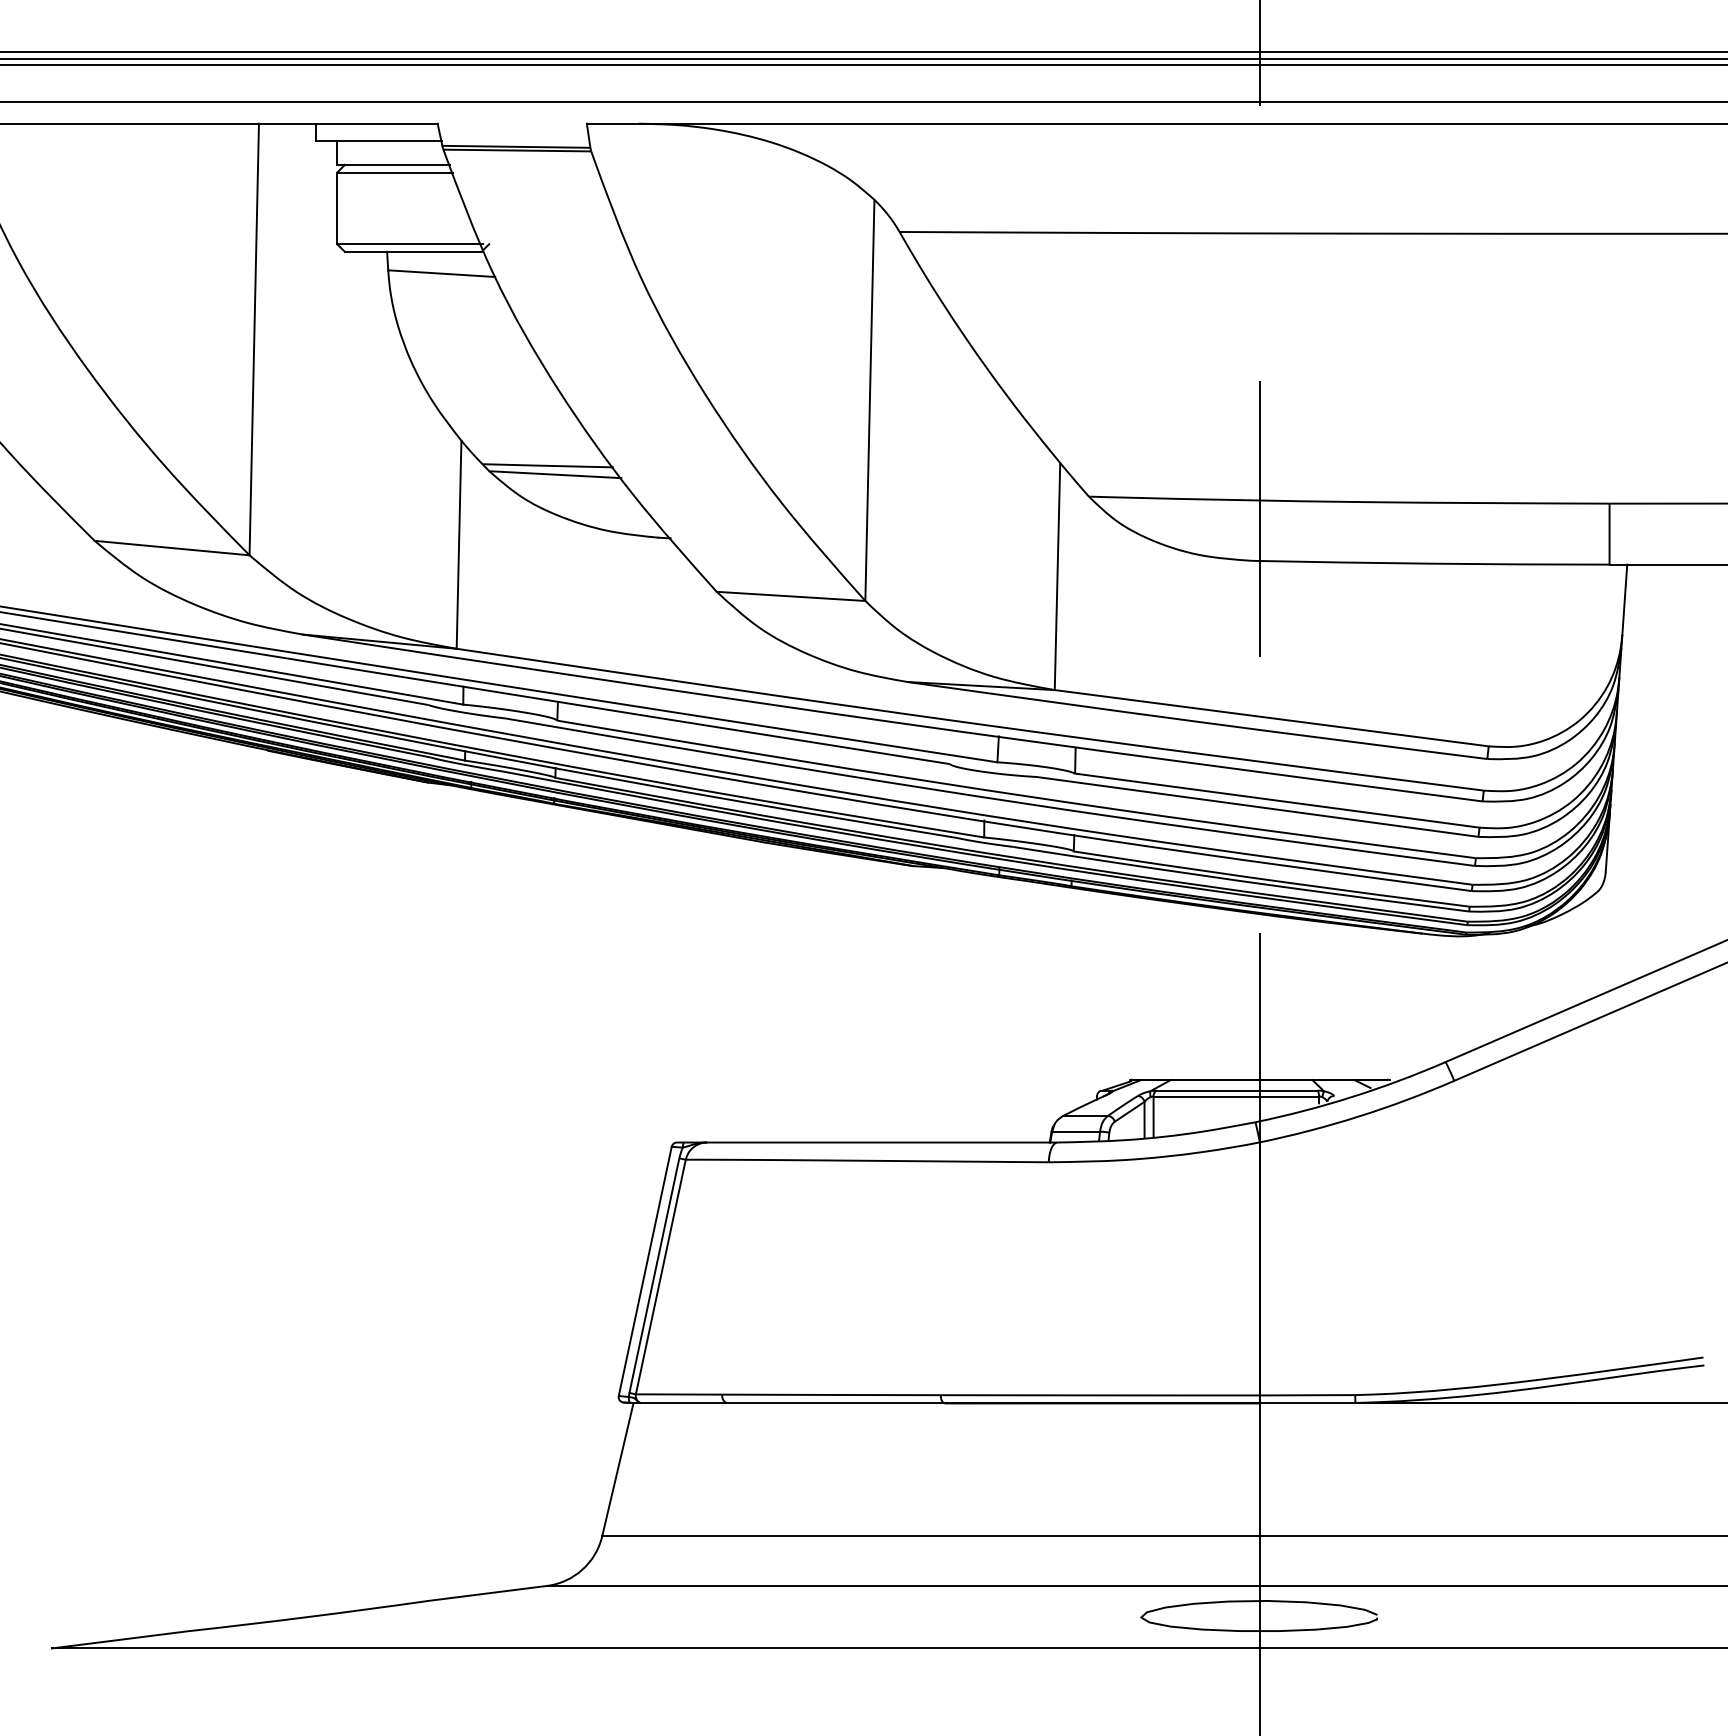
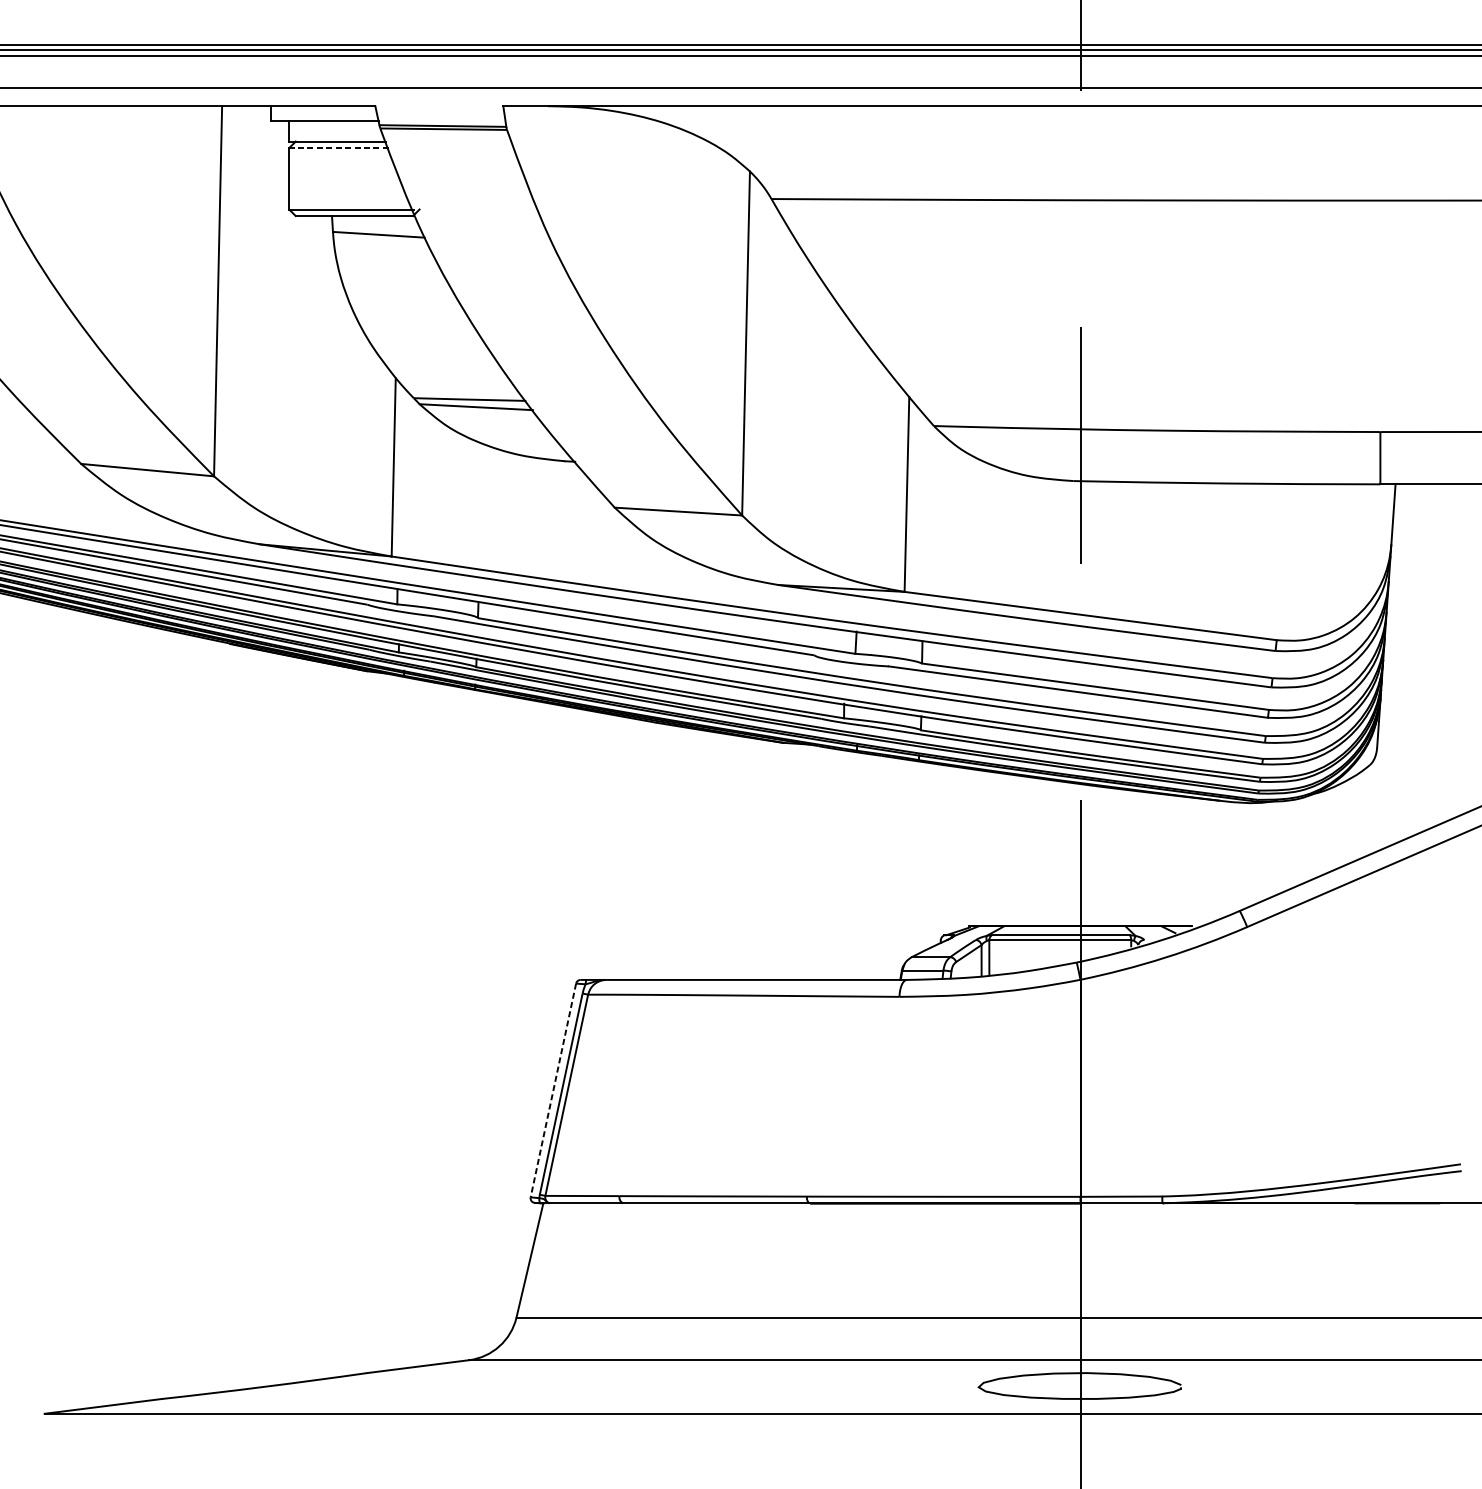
line: (394, 172) -> (338, 148), solid -> dashed
line: (645, 1271) -> (553, 1090), solid -> dashed

